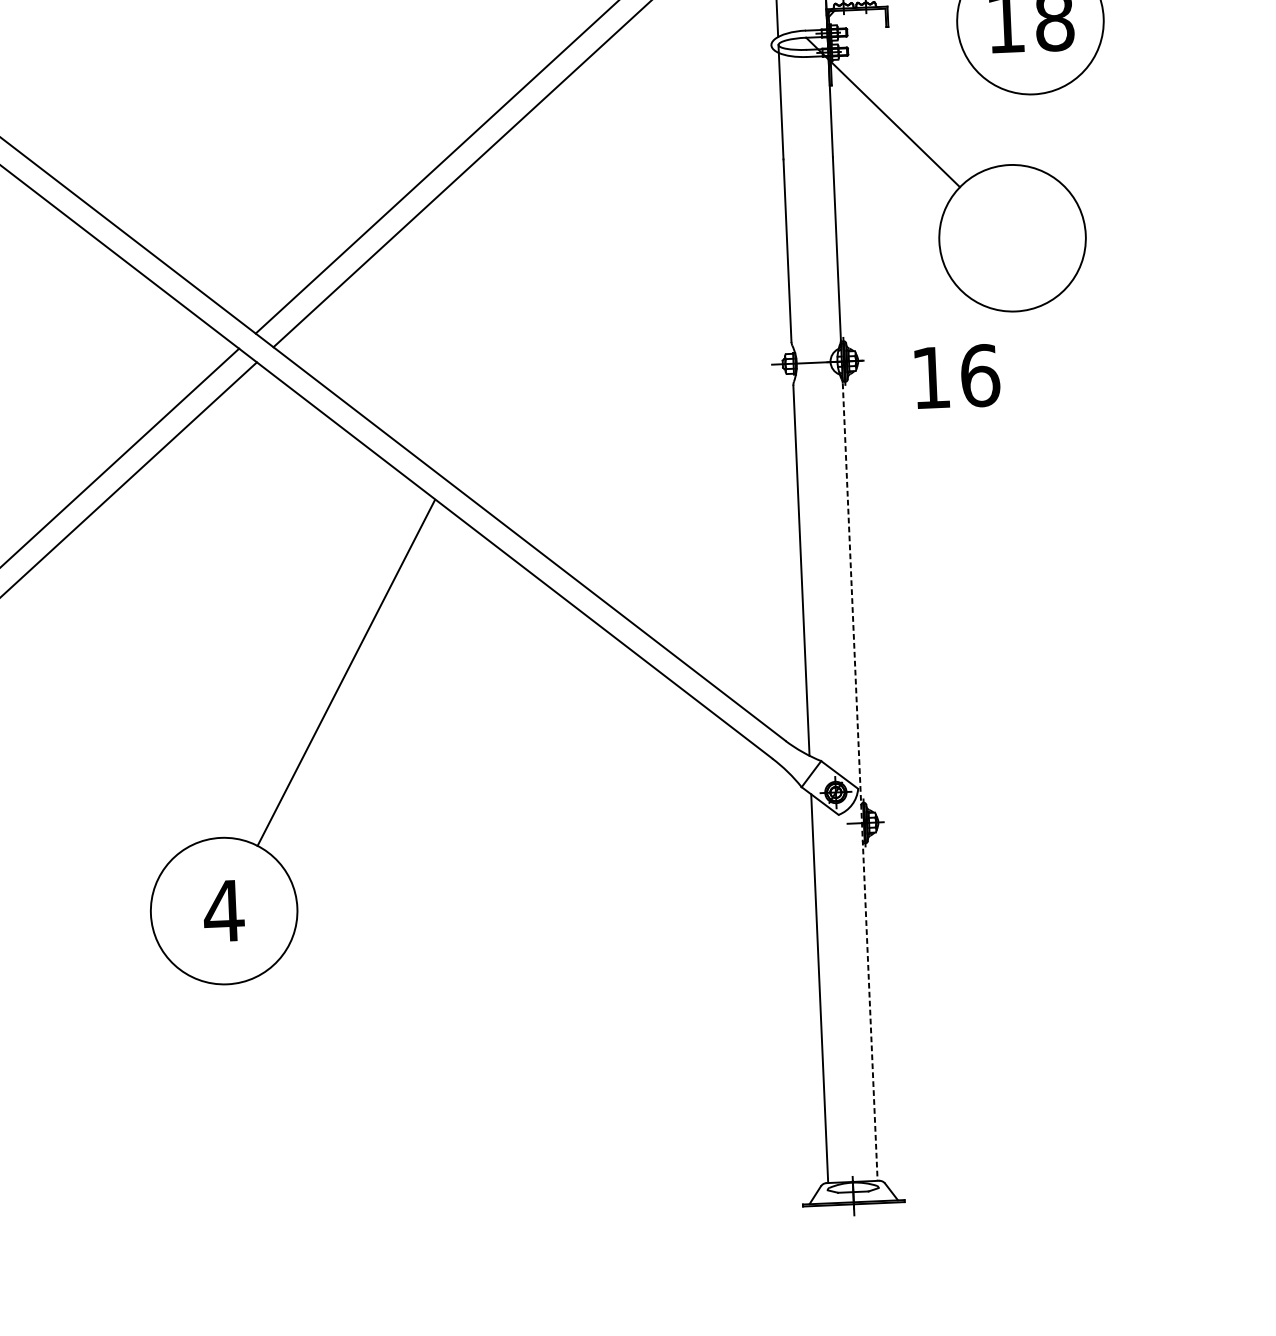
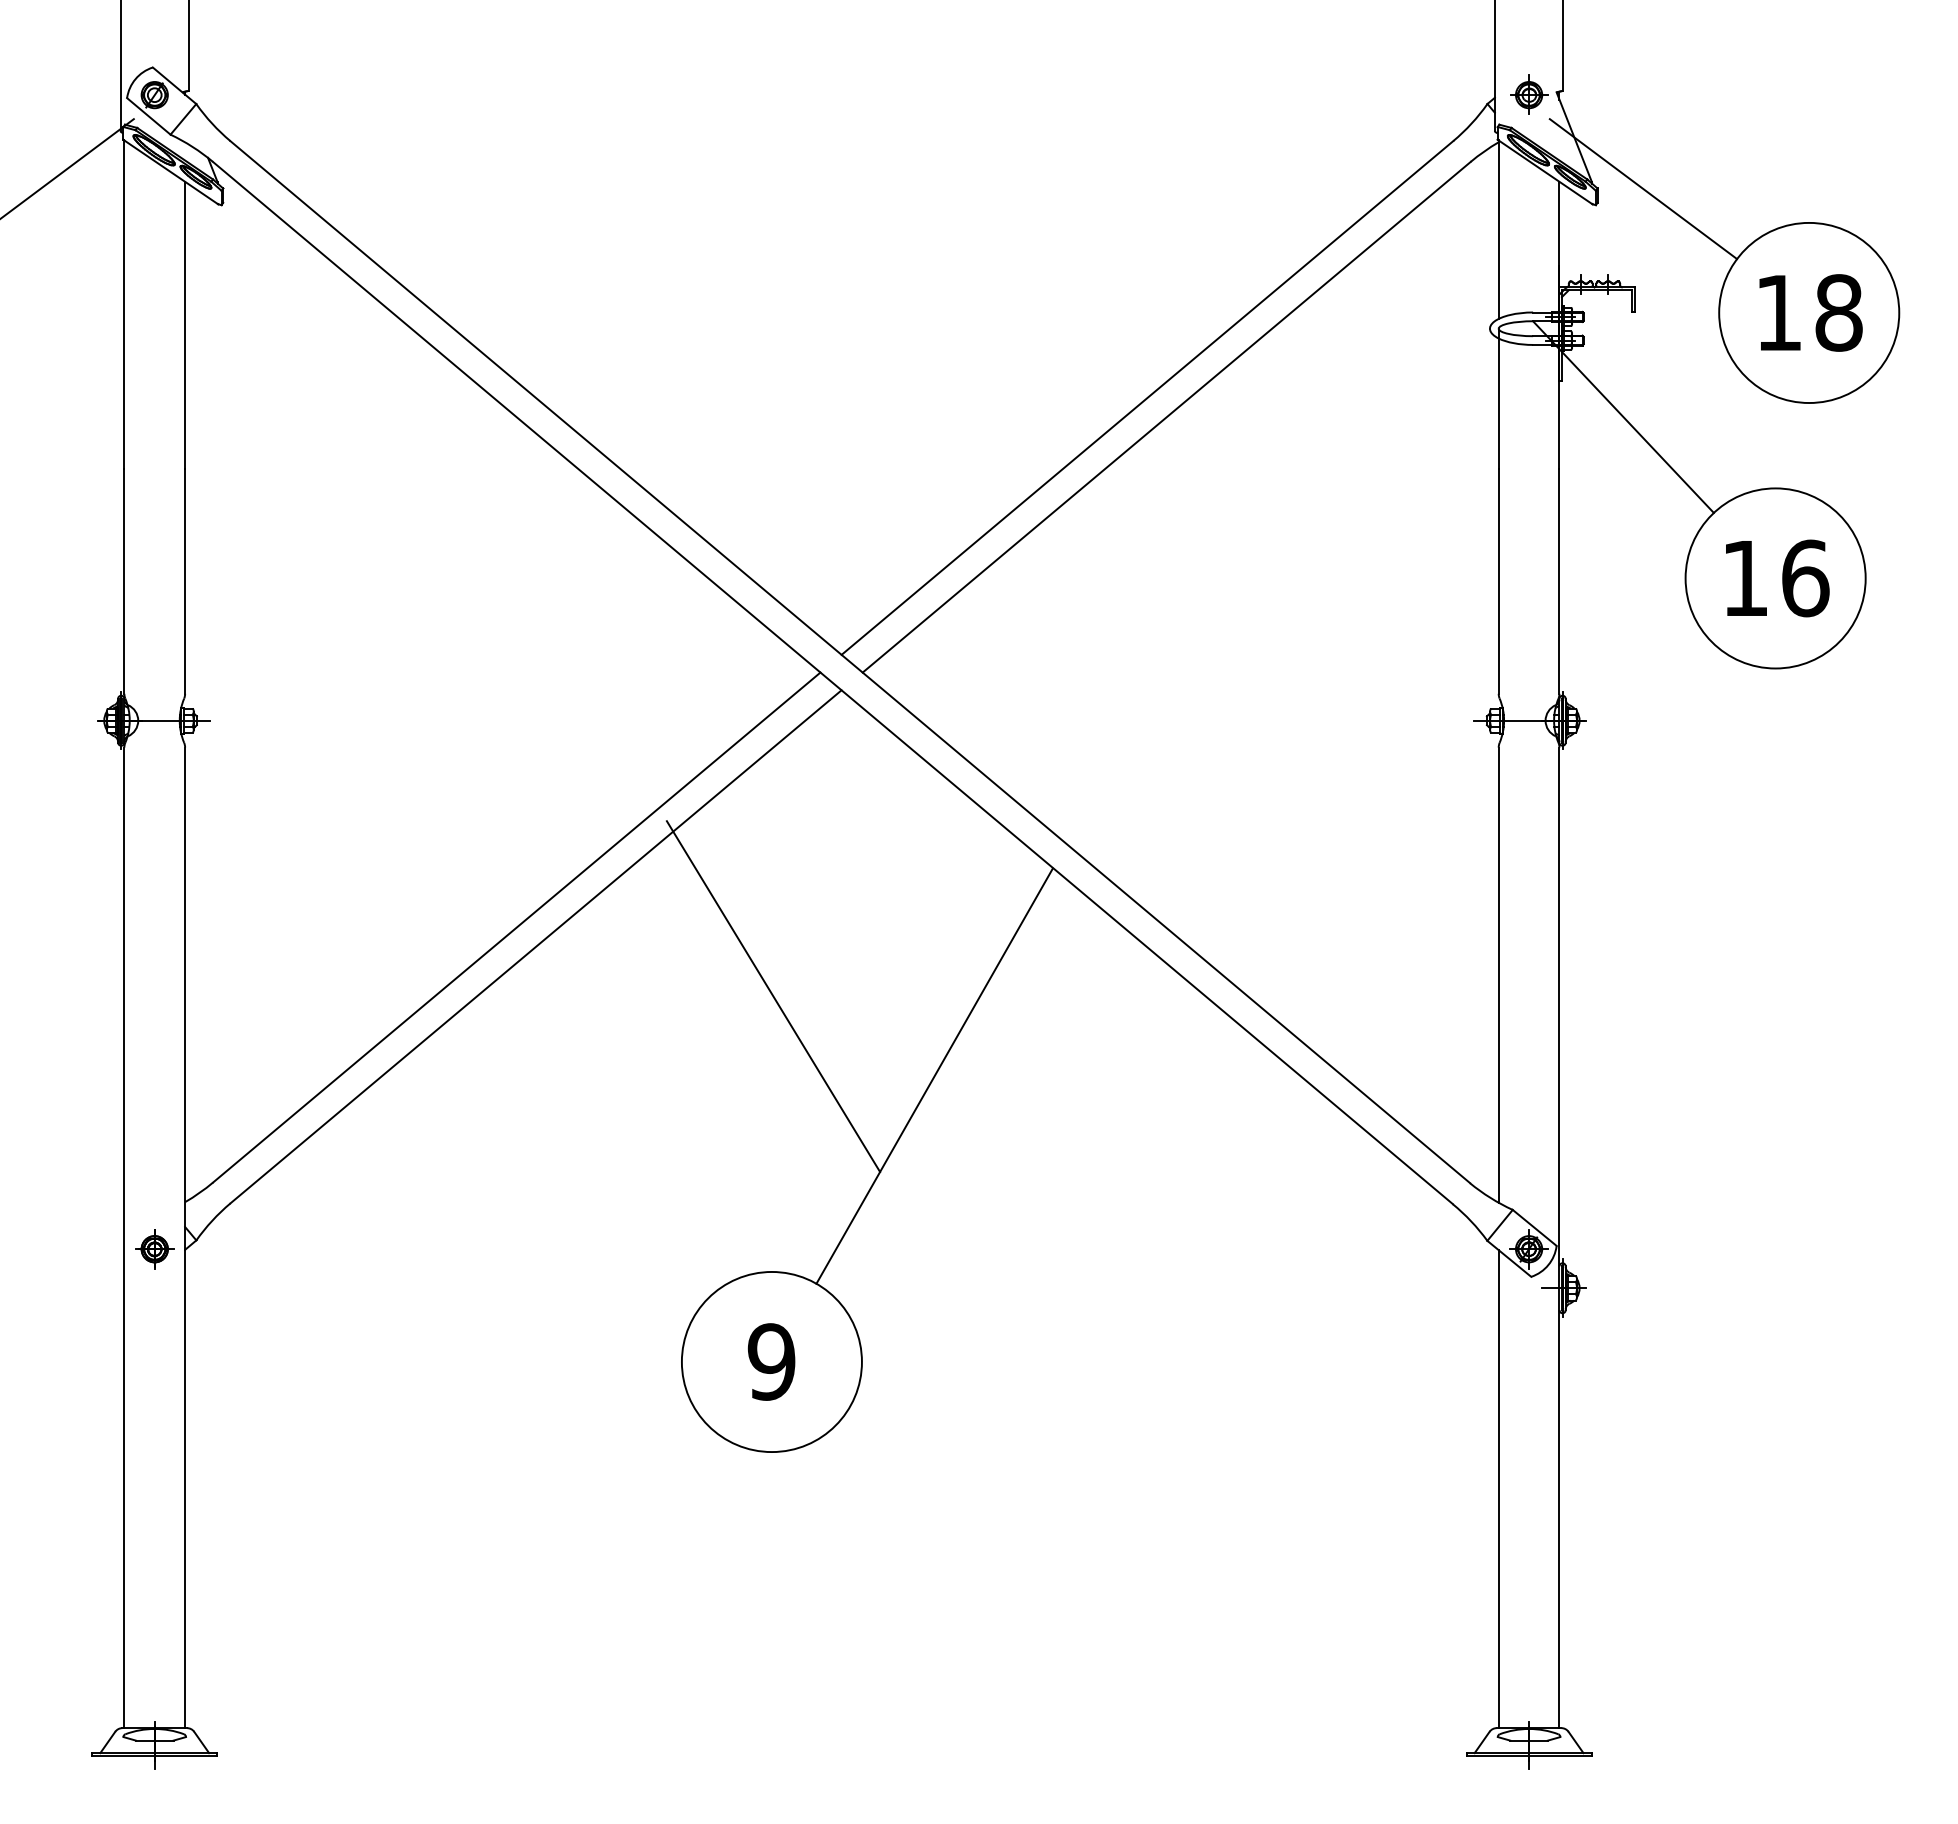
text: (957, 376) -> (1777, 578), moved
line: (212, 613) -> (773, 996), added
line: (860, 782) -> (1559, 1238), dashed -> solid
text: (223, 910) -> (771, 1361), 4 -> 9

